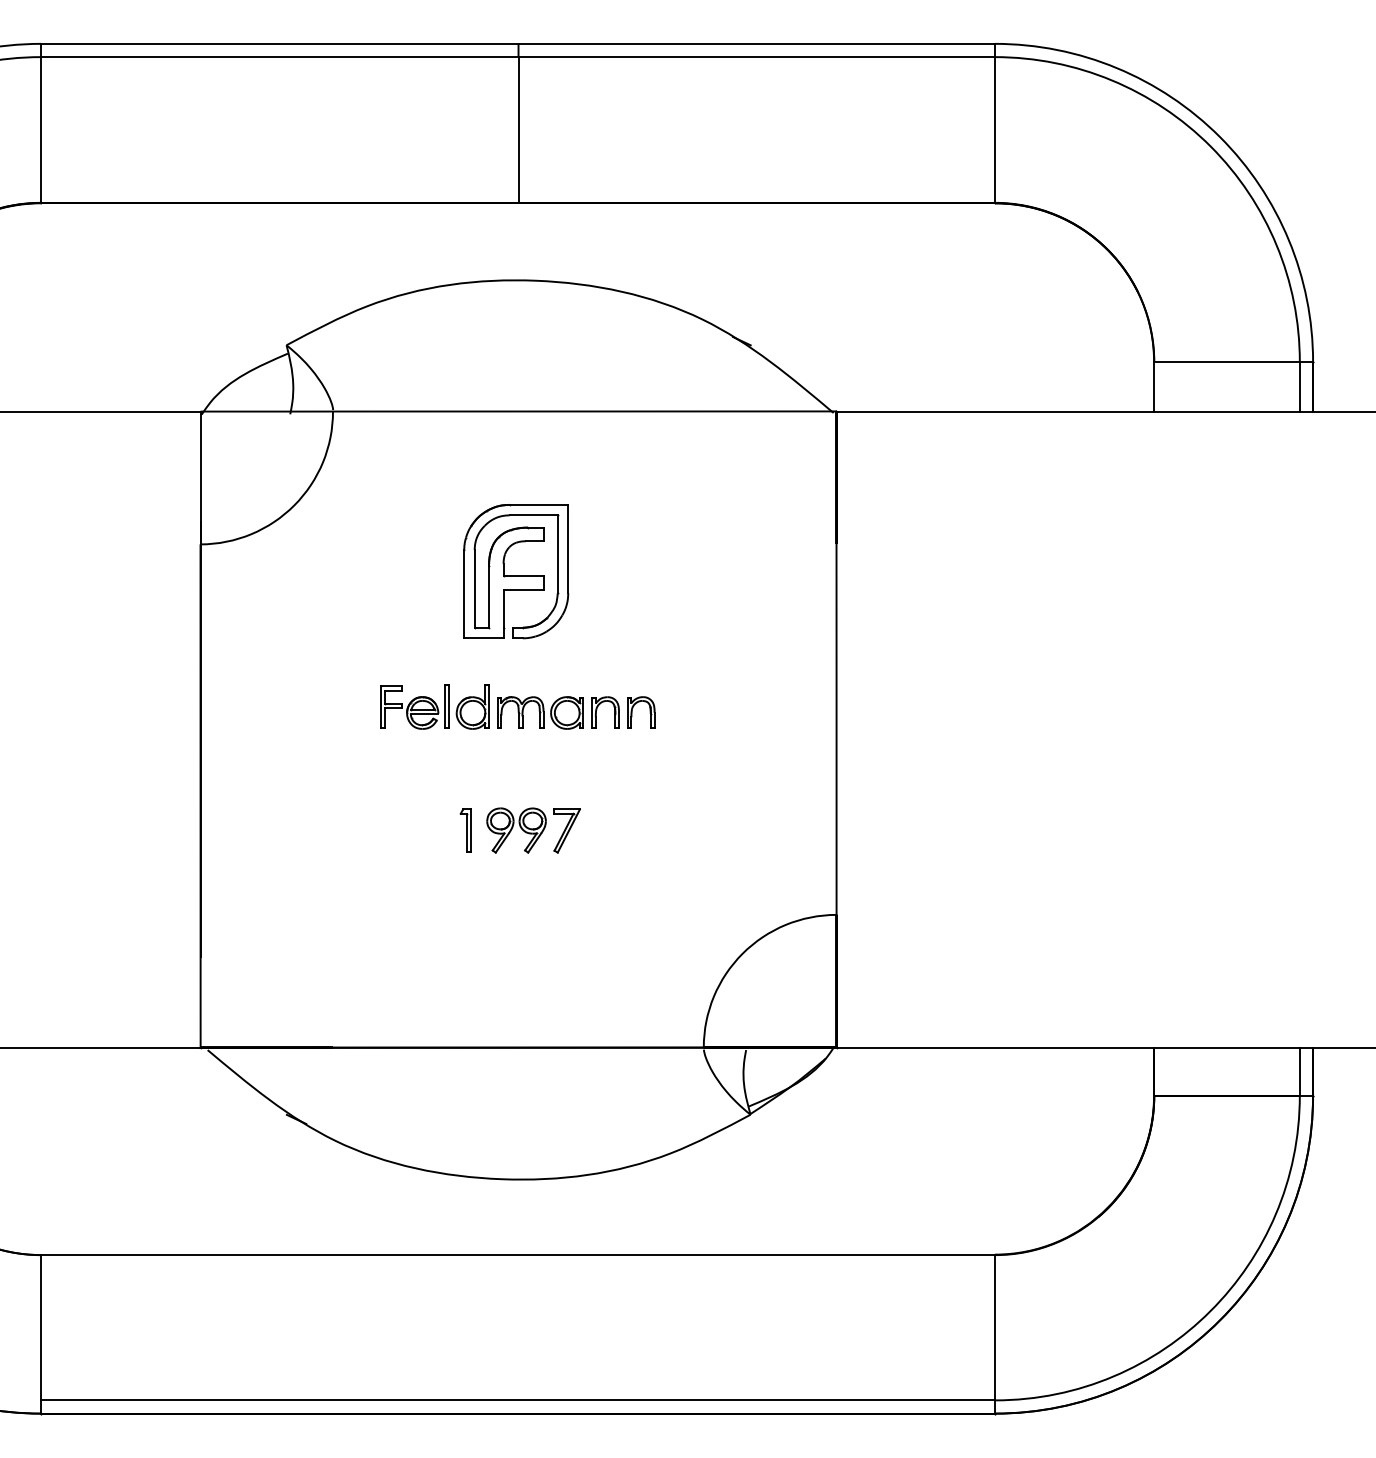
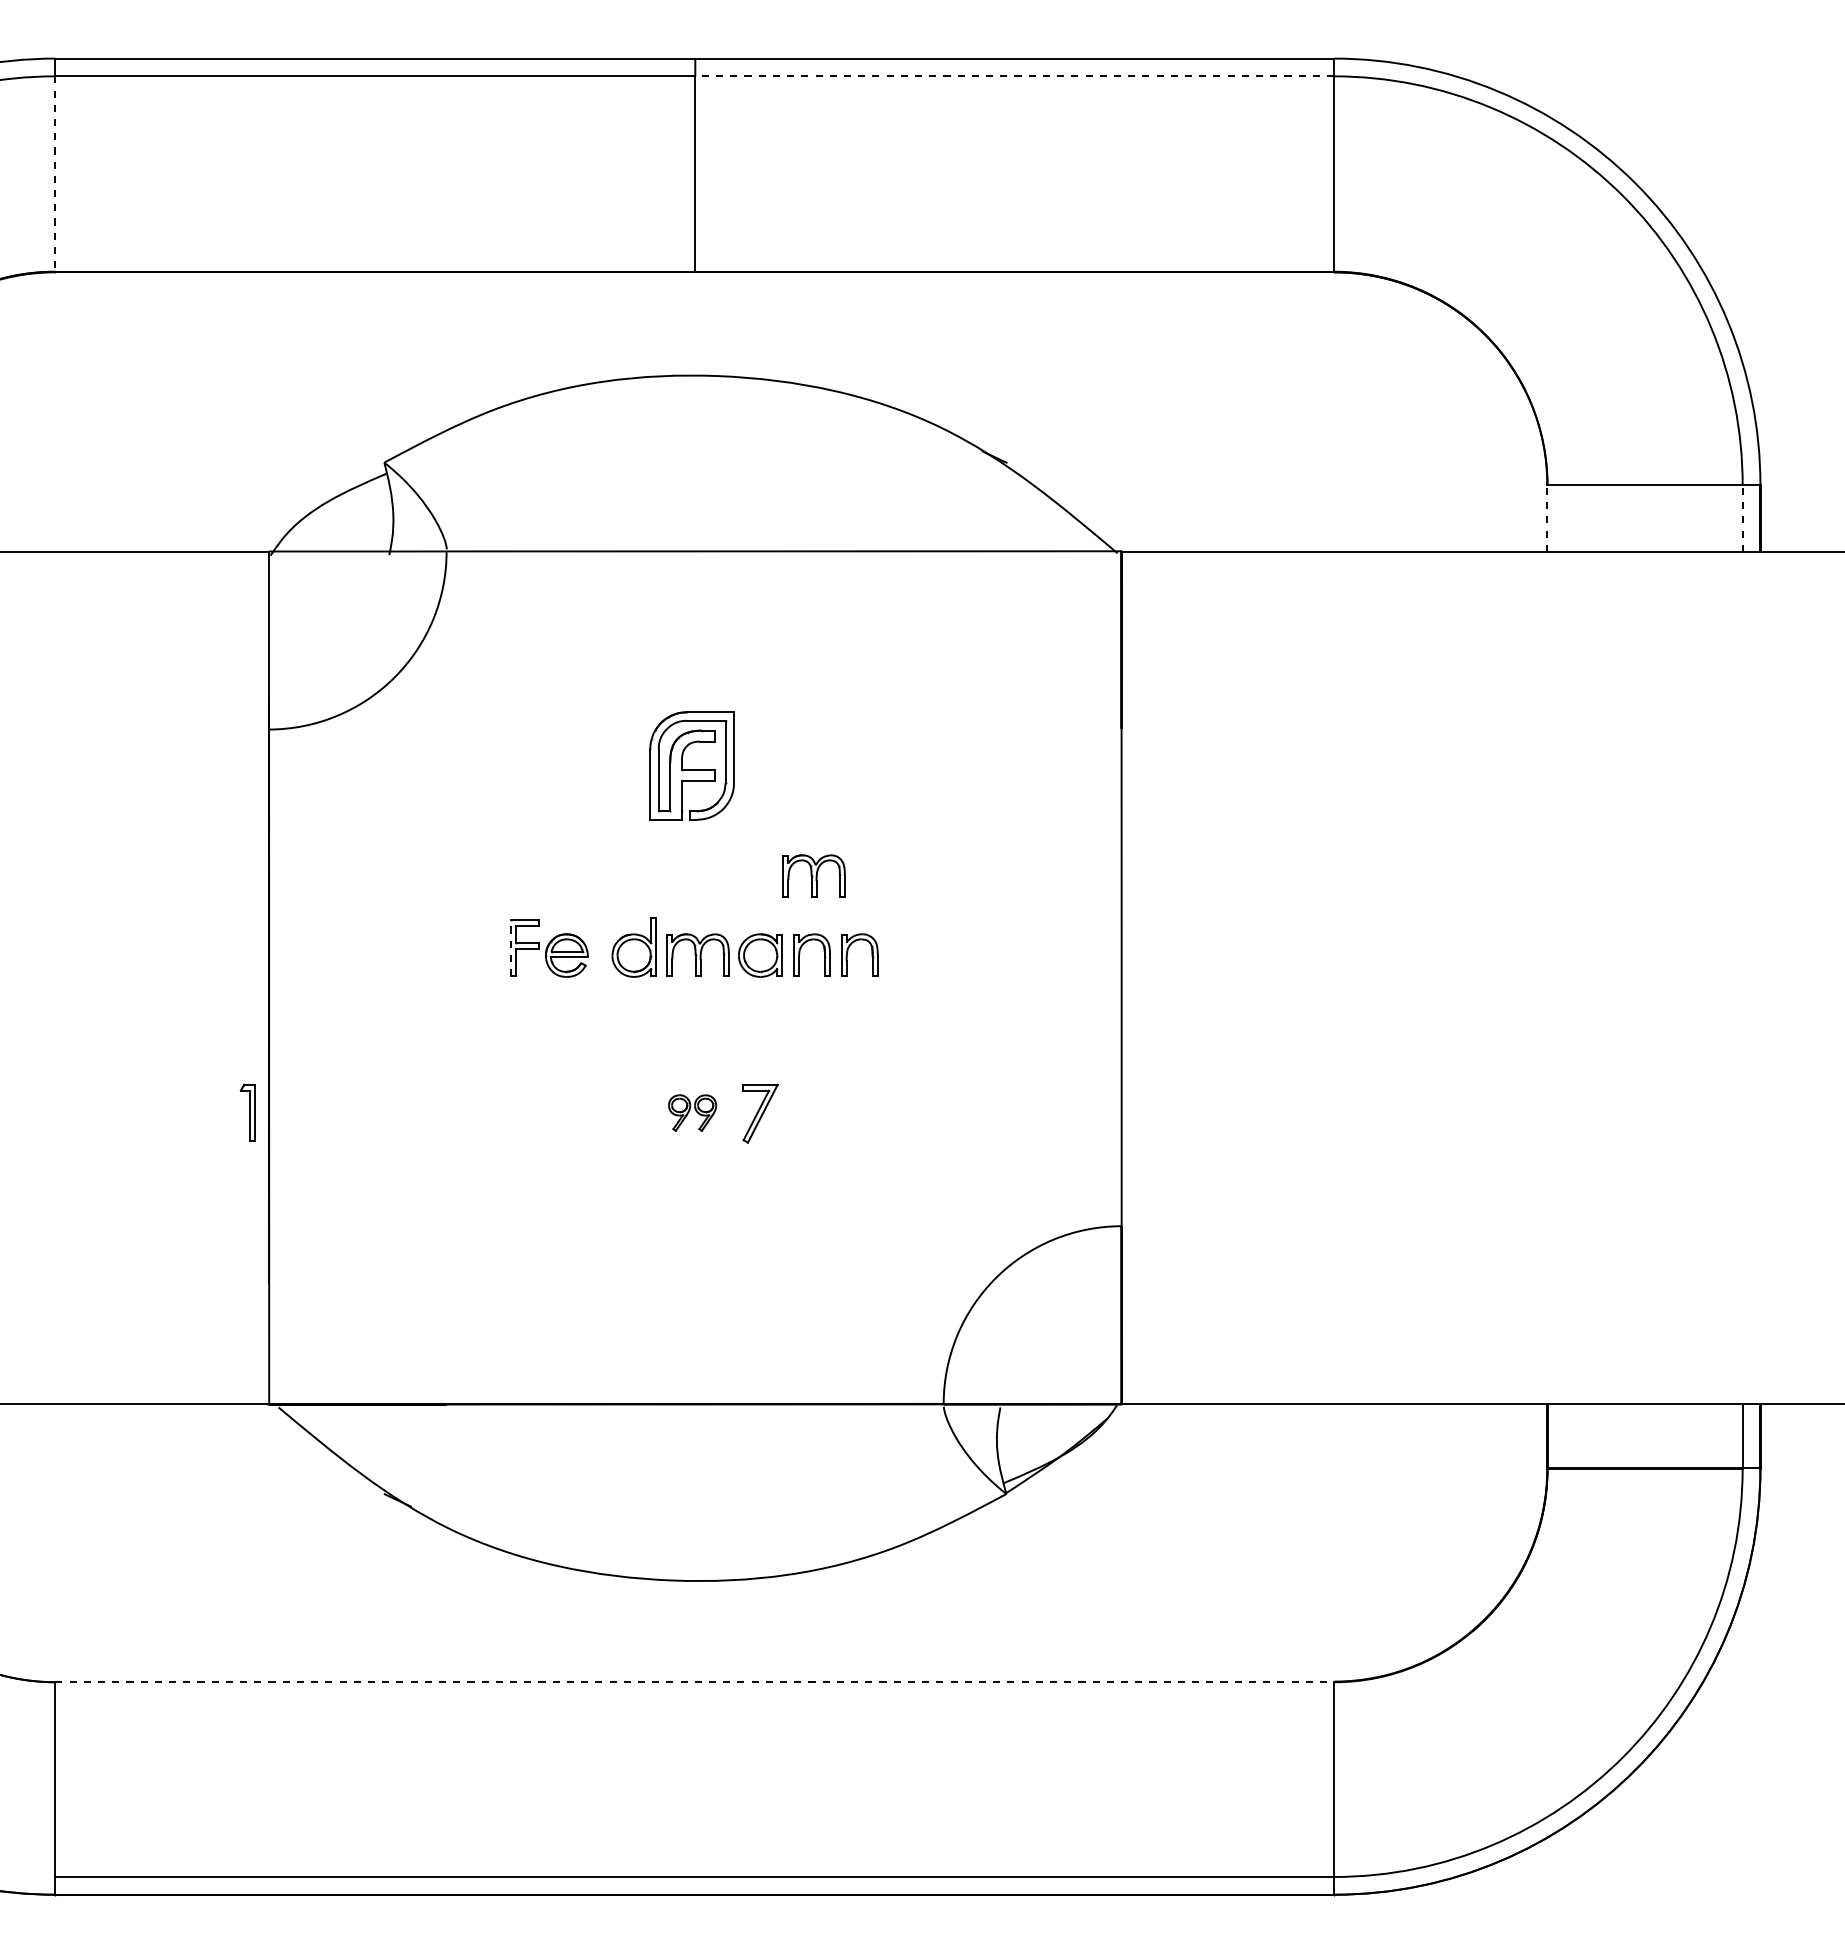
line: (756, 57) -> (1014, 76), solid -> dashed
line: (41, 130) -> (55, 174), solid -> dashed
line: (1154, 386) -> (1547, 517), solid -> dashed
line: (1299, 386) -> (1742, 517), solid -> dashed
part: (515, 571) -> (691, 765), size x0.6
part: (606, 653) -> (813, 875), added
line: (381, 706) -> (511, 947), solid -> dashed
part: (447, 706) -> (599, 946), removed
part: (465, 830) -> (247, 1112), moved
part: (516, 830) -> (692, 1112), size x0.6
line: (518, 1254) -> (695, 1681), solid -> dashed

